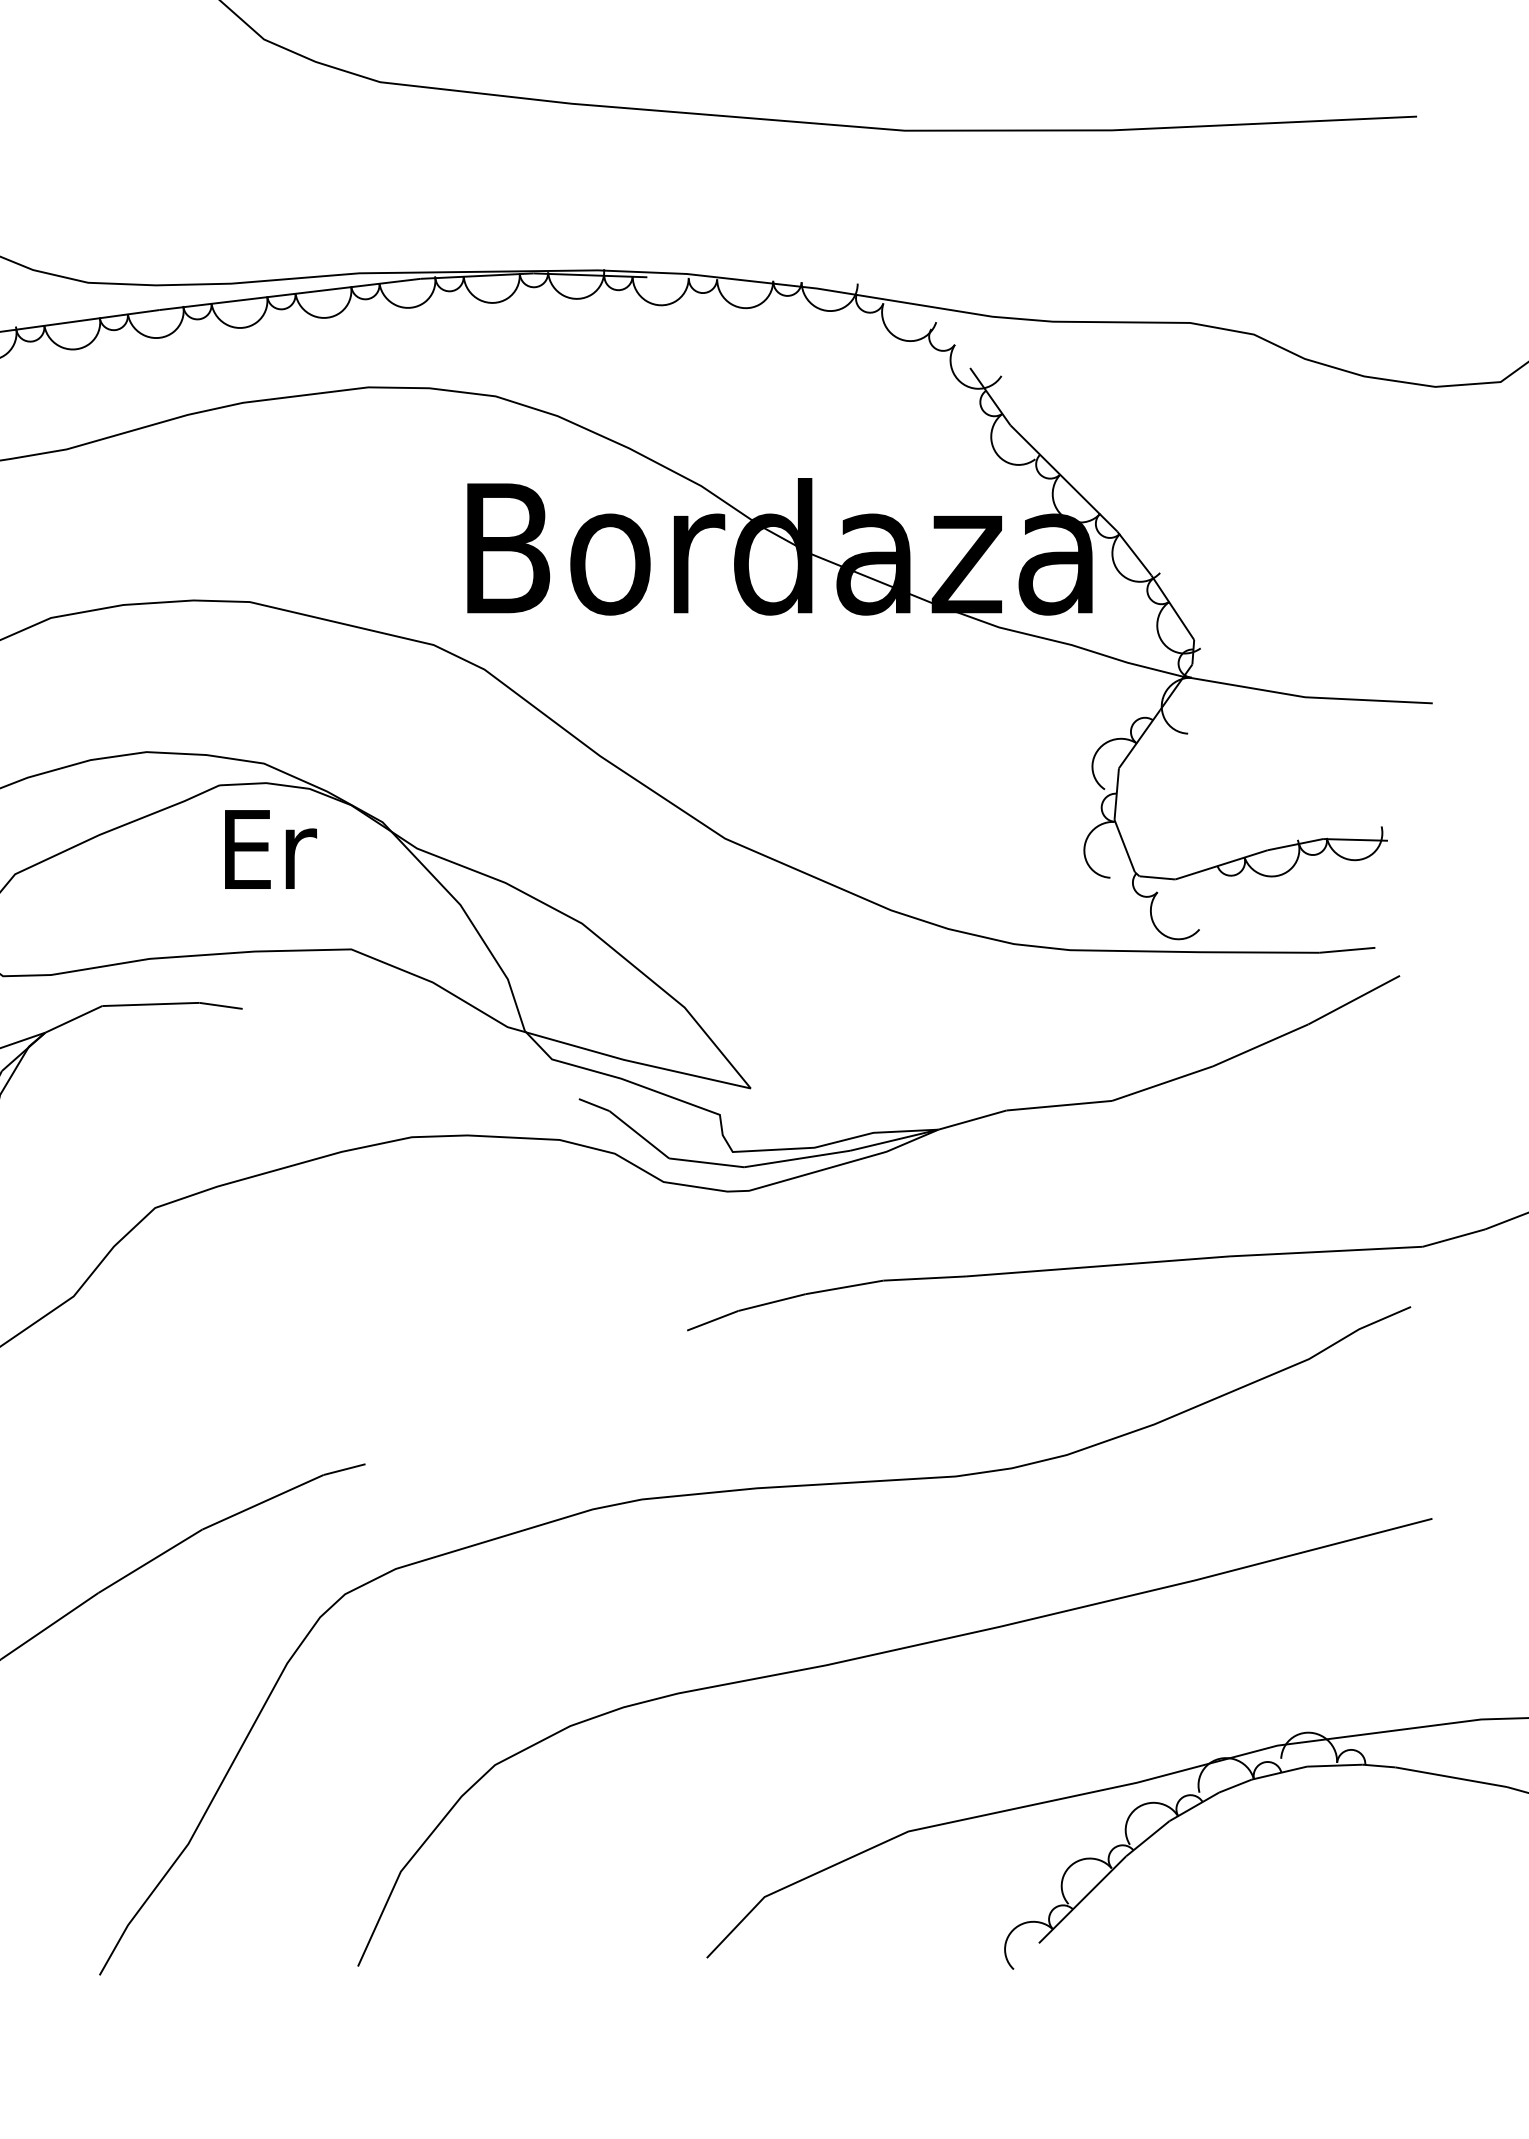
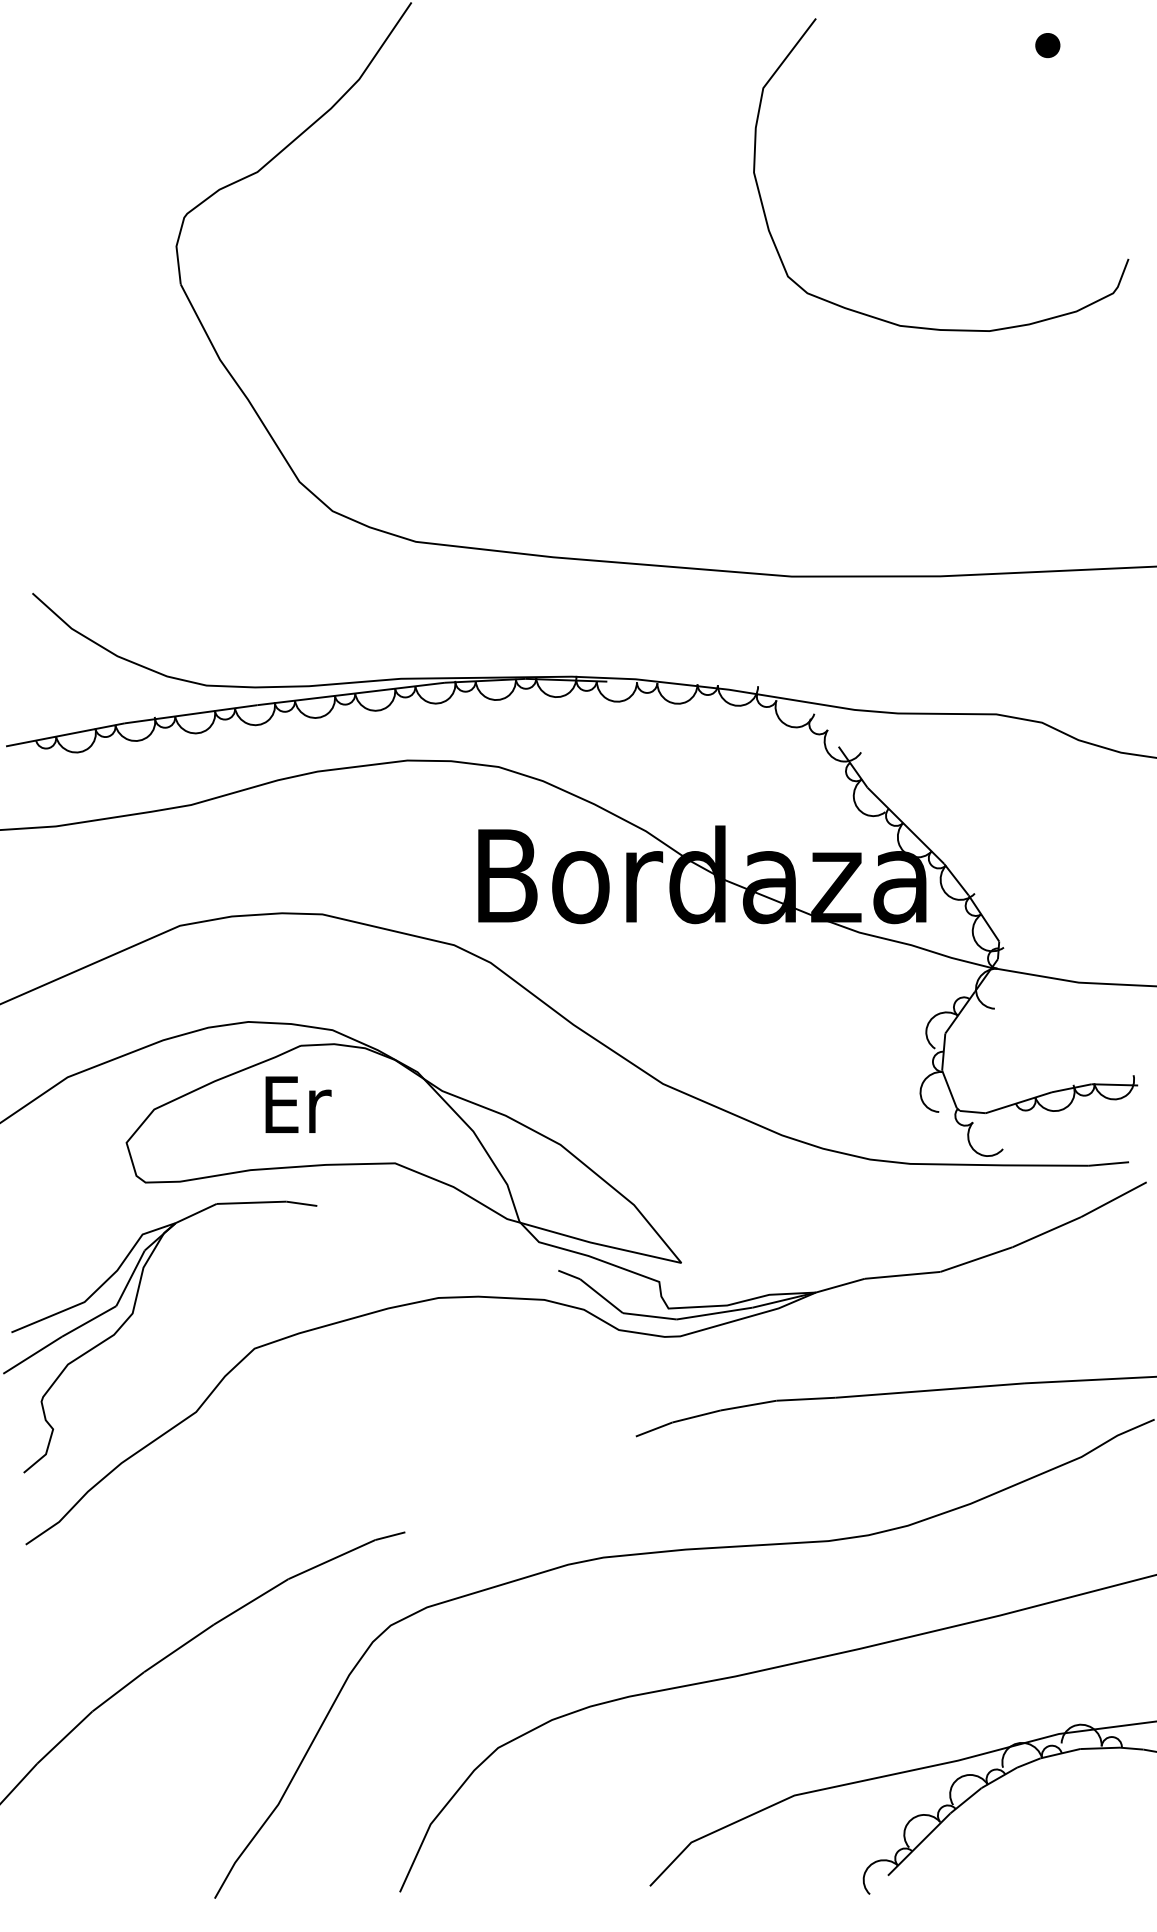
text: (270, 849) -> (298, 1104), moved

